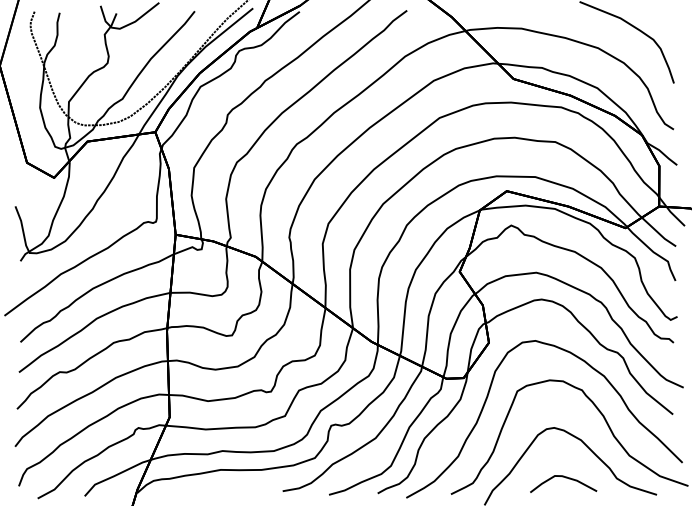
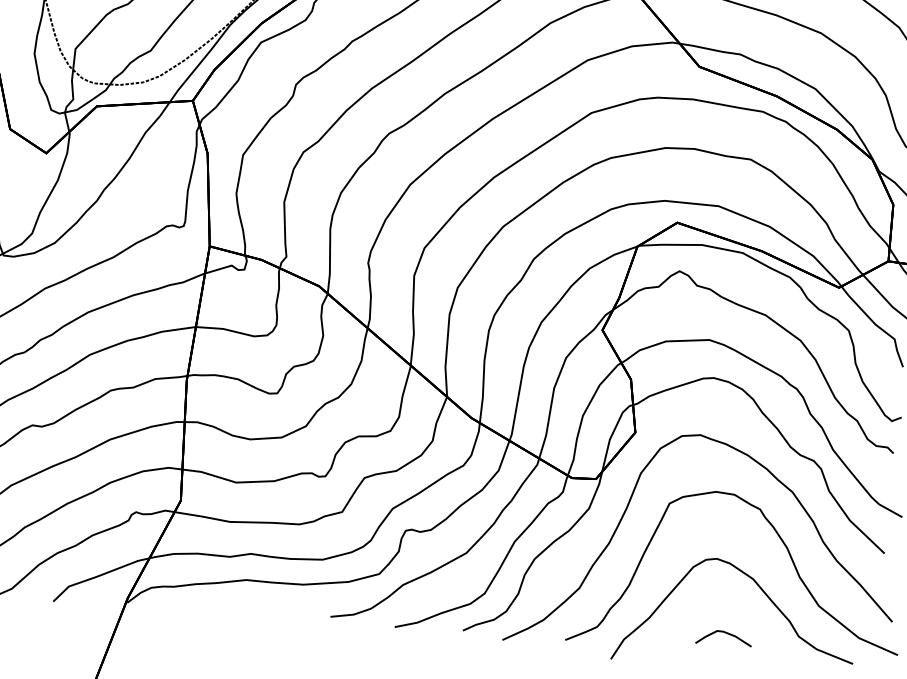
part: (563, 483) -> (723, 637), size x0.6

